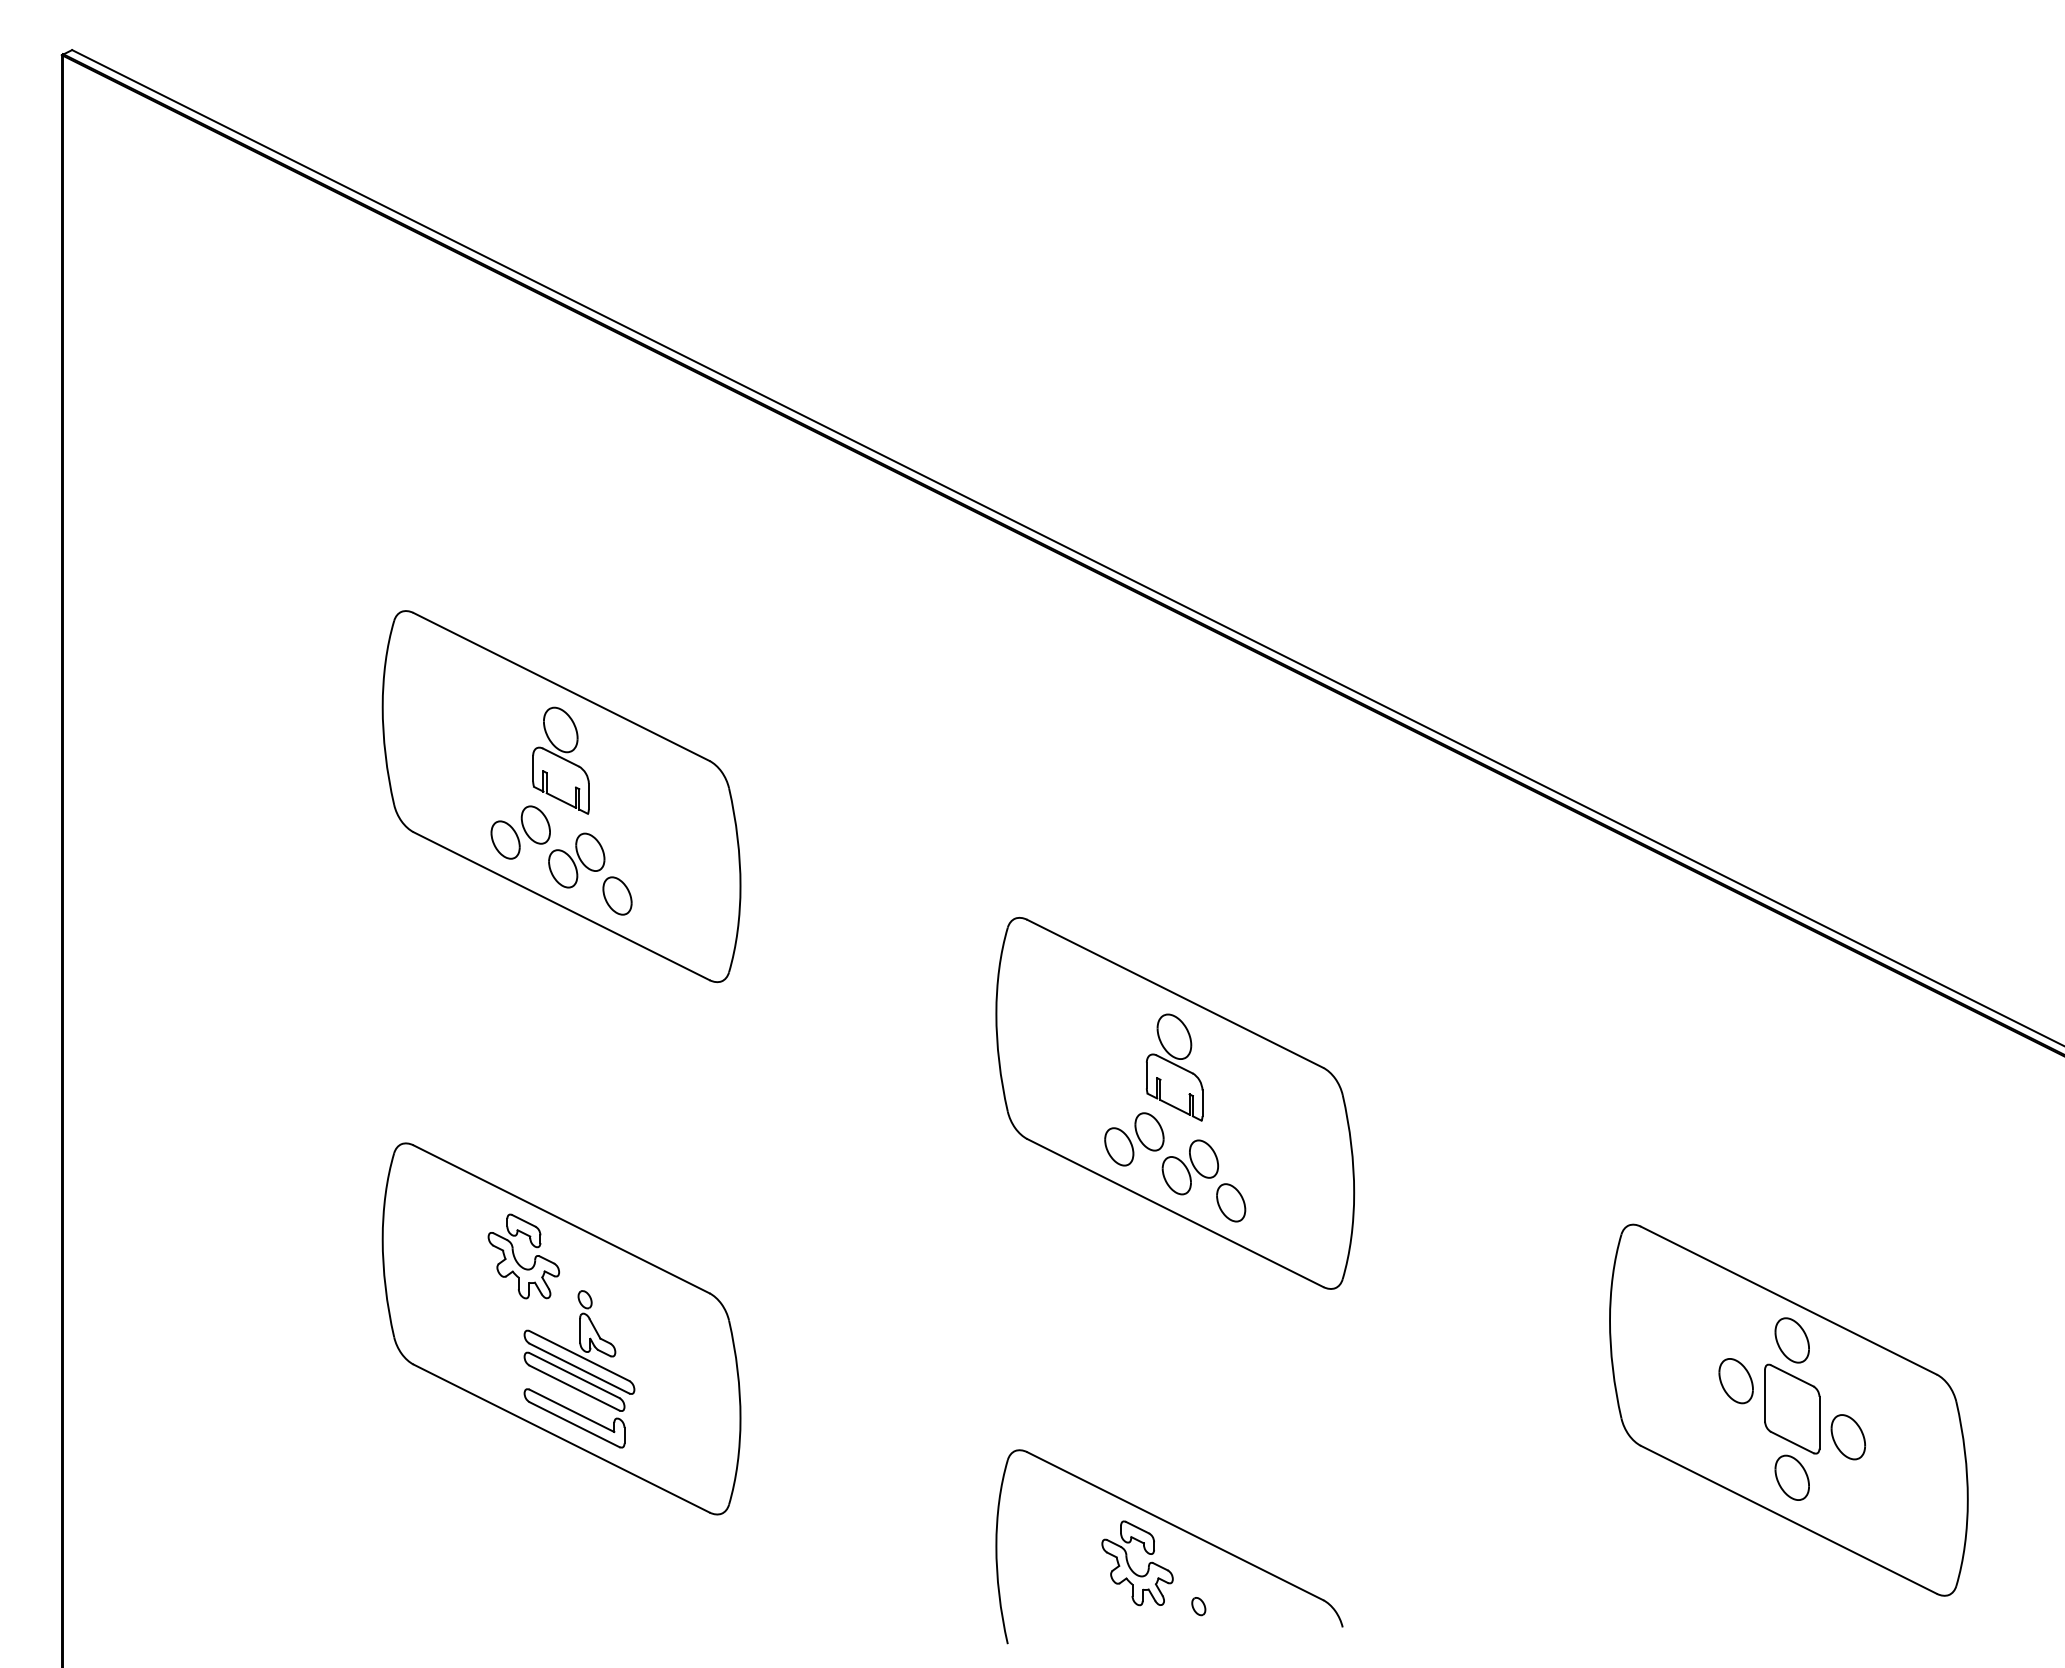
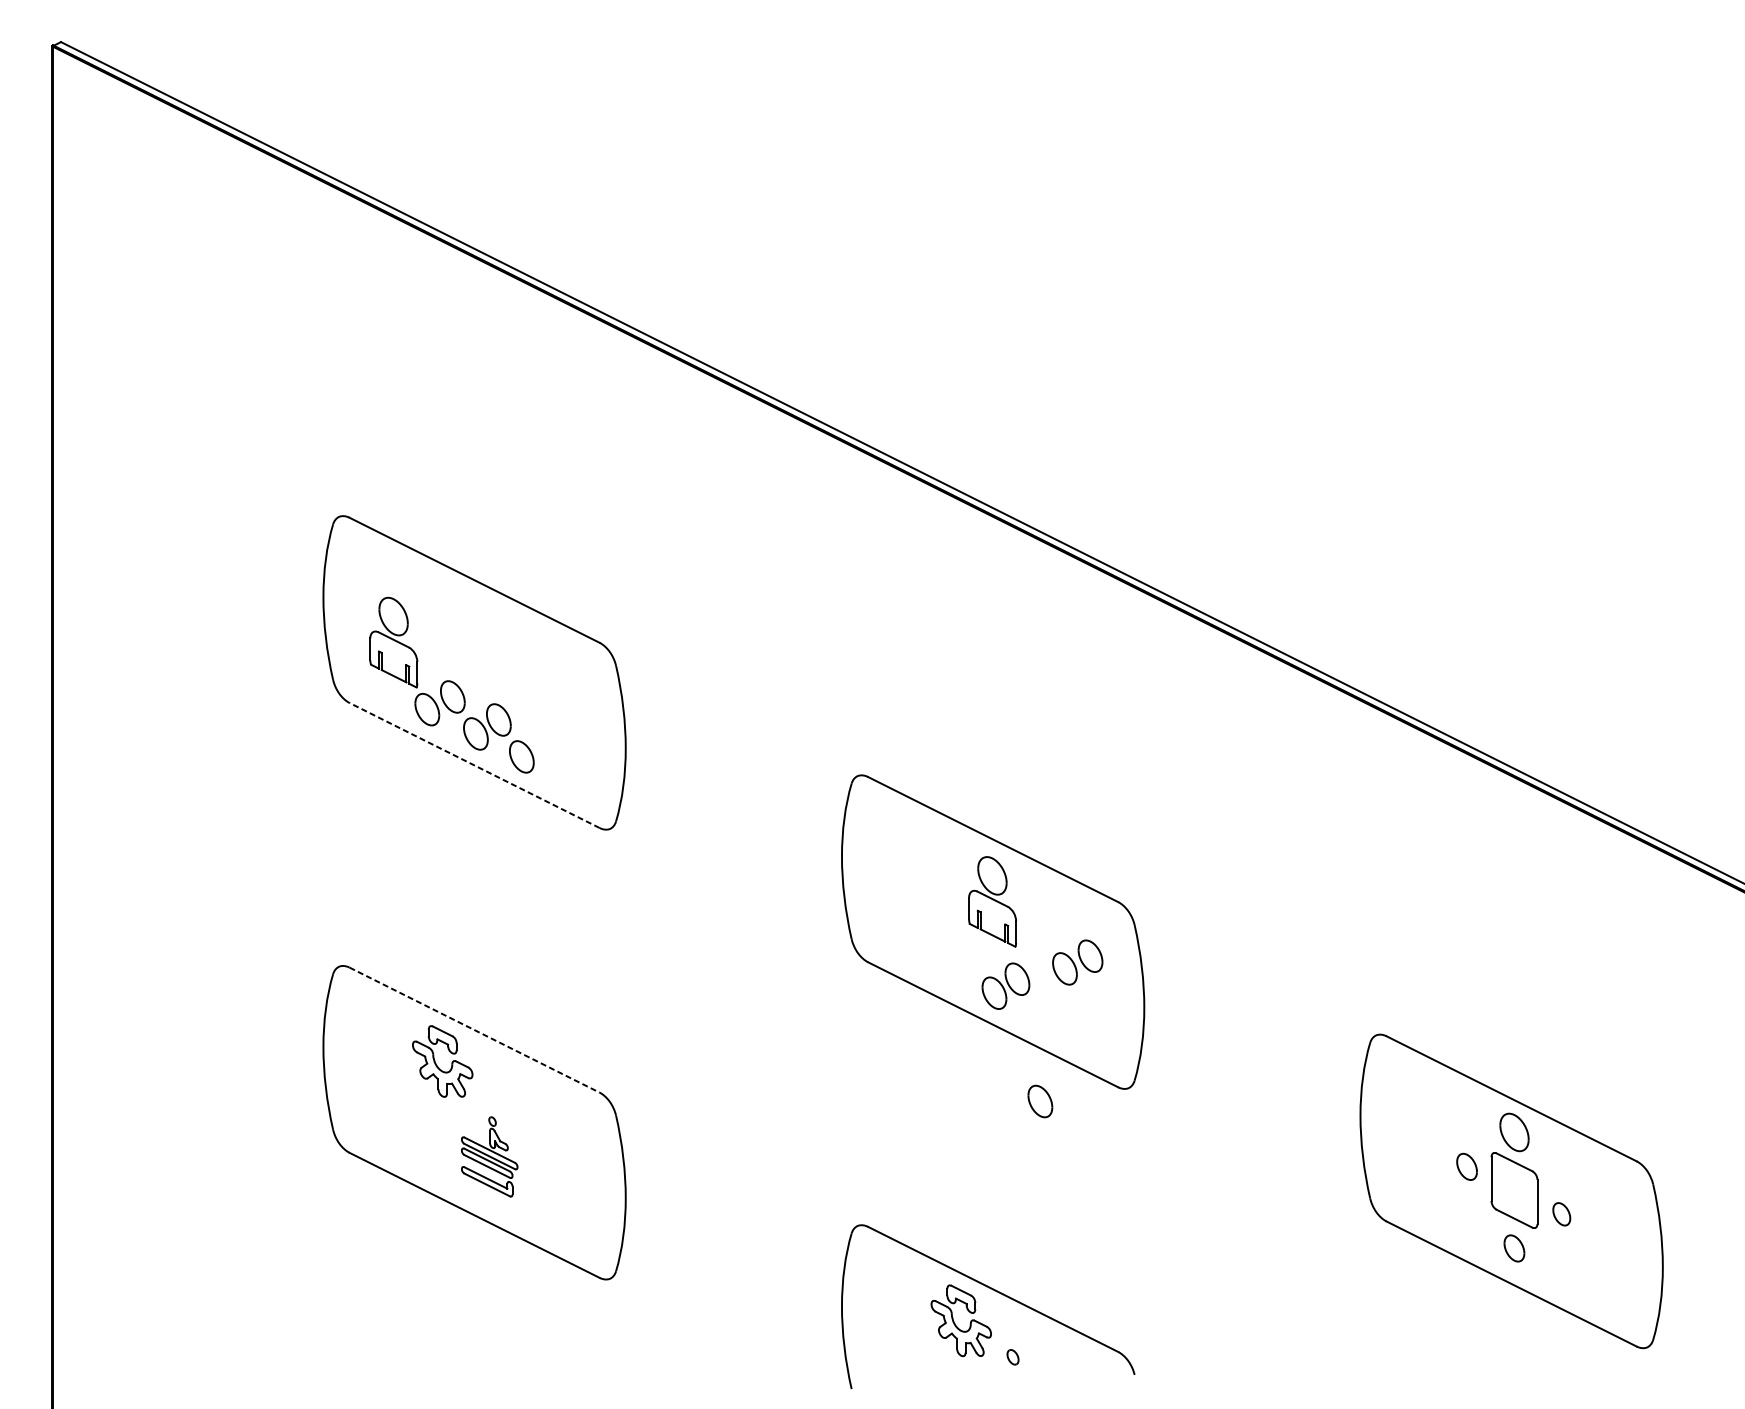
part: (560, 760) -> (393, 642), moved
line: (561, 905) -> (474, 764), solid -> dashed
part: (1134, 1139) -> (1077, 962), moved
part: (1231, 1202) -> (1040, 1101), moved
line: (562, 1219) -> (475, 1030), solid -> dashed
part: (579, 1369) -> (489, 1156), size x0.6
part: (1735, 1381) -> (1466, 1167), size x0.7
part: (1847, 1437) -> (1561, 1214), size x0.6
part: (1791, 1477) -> (1513, 1248), size x0.7

